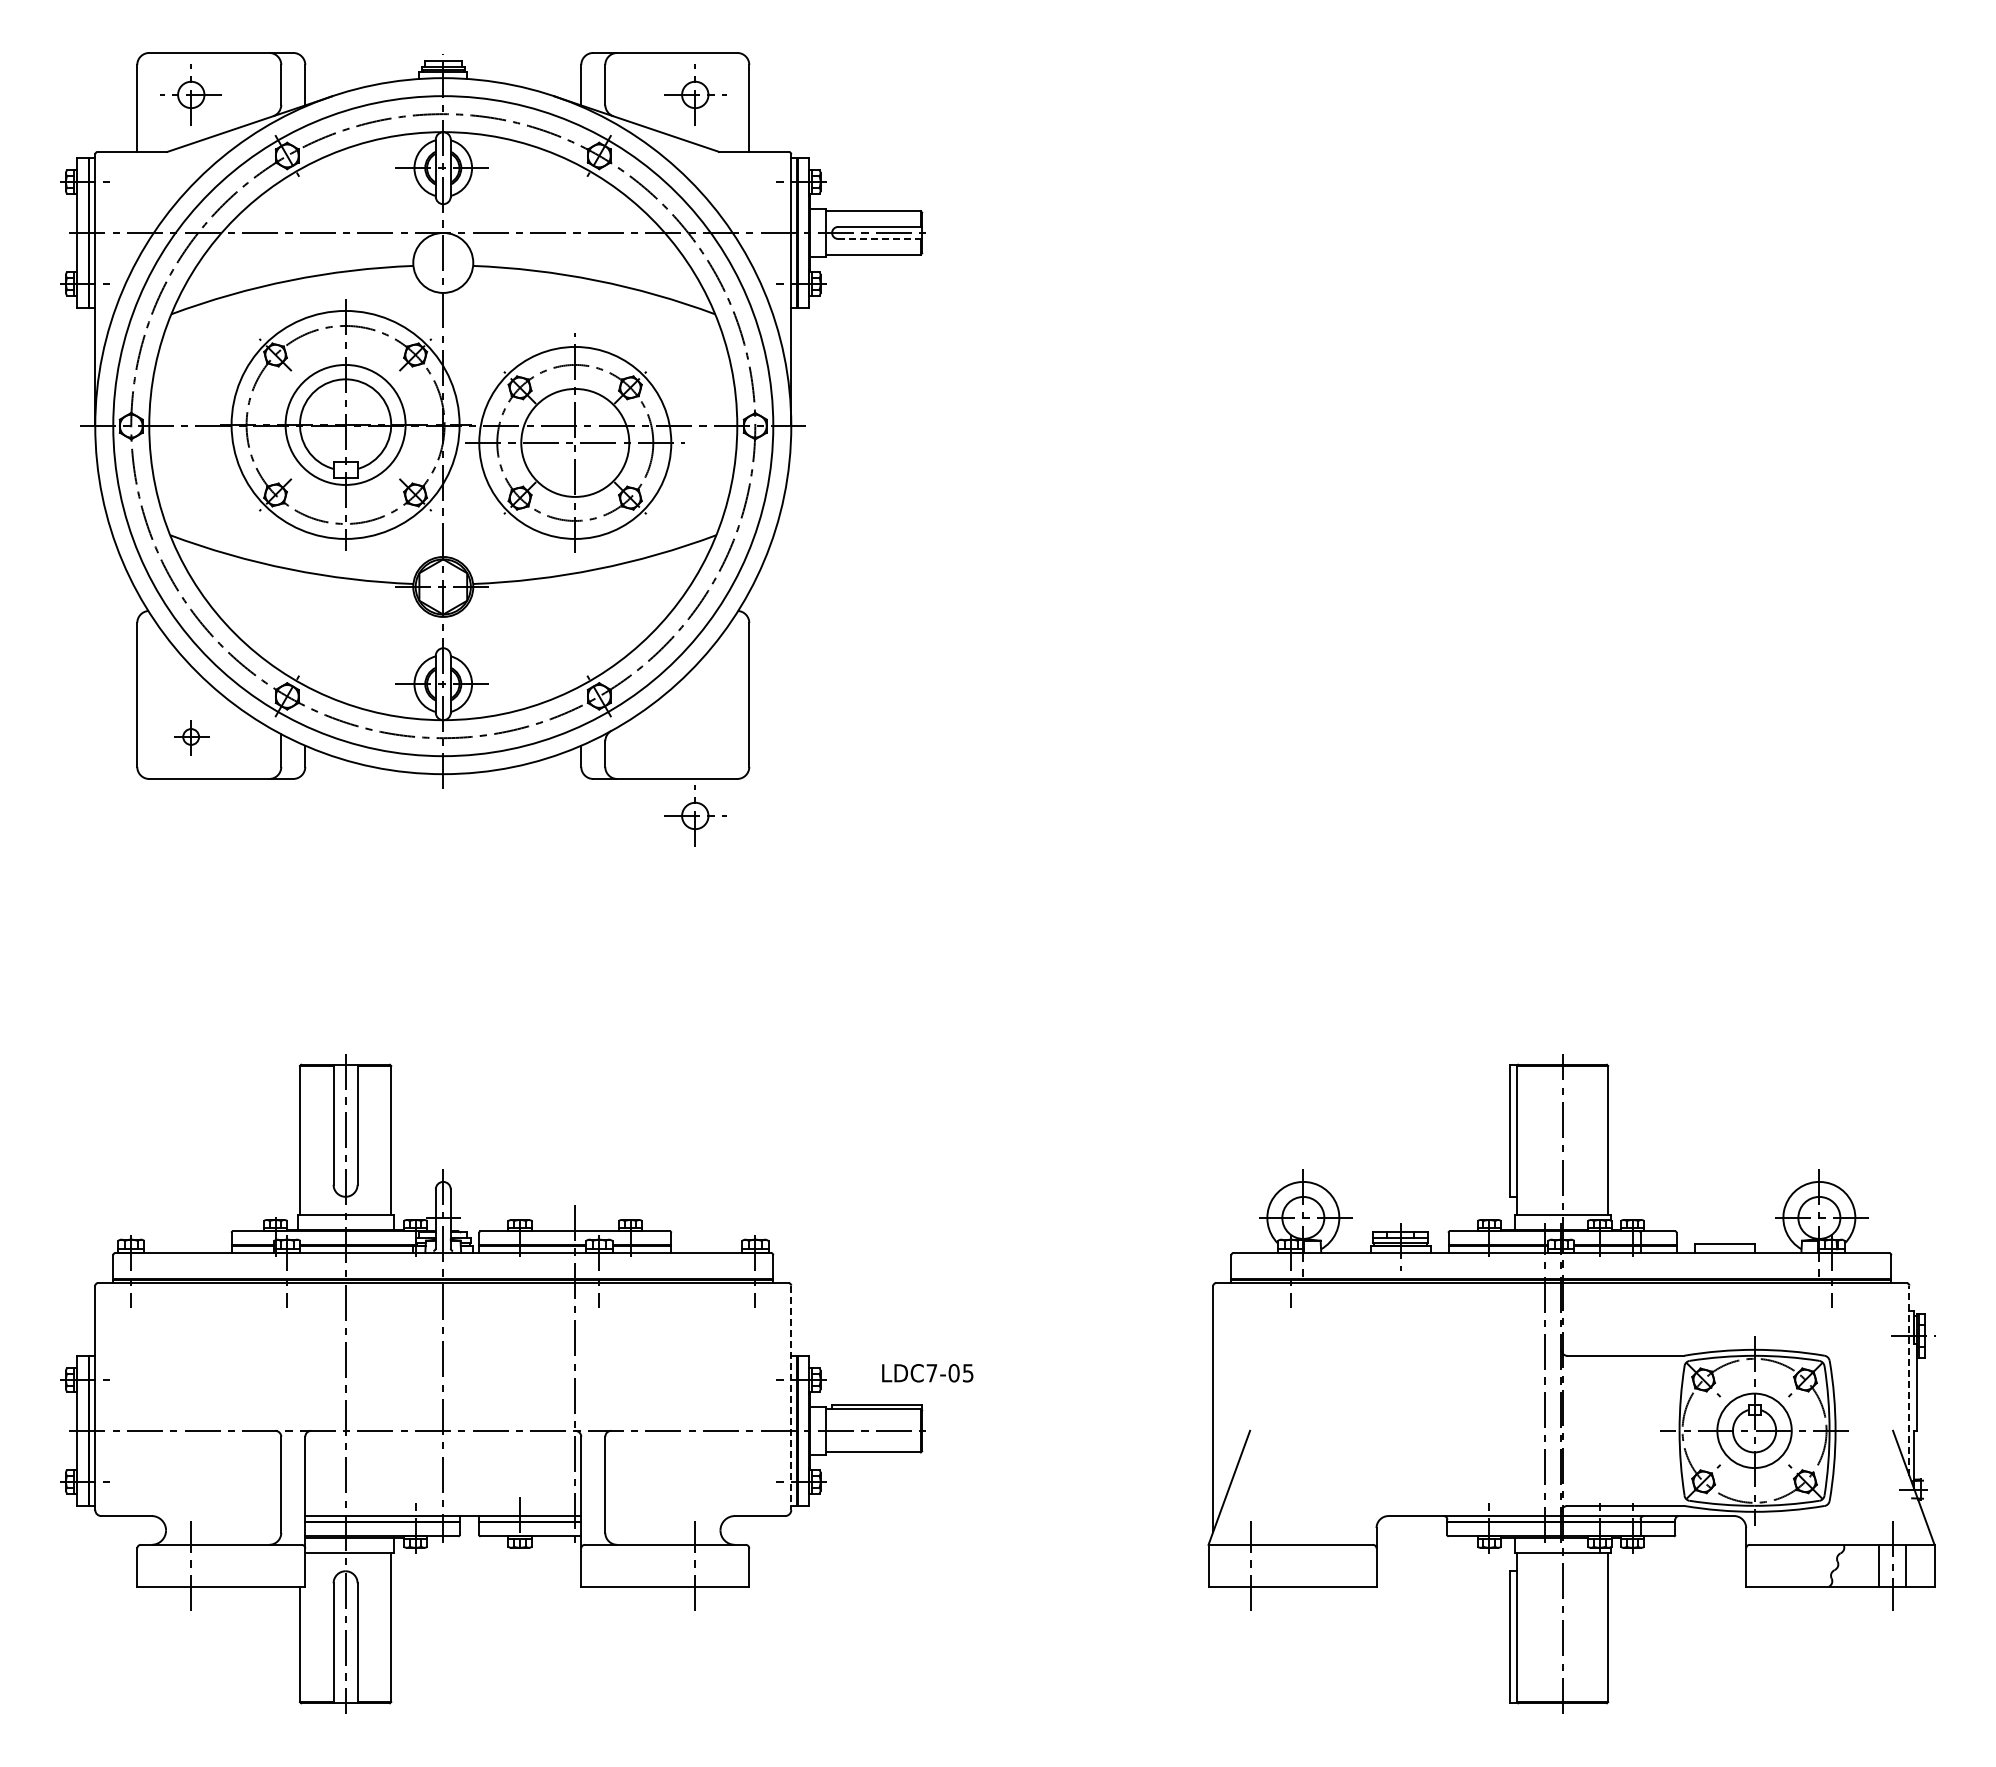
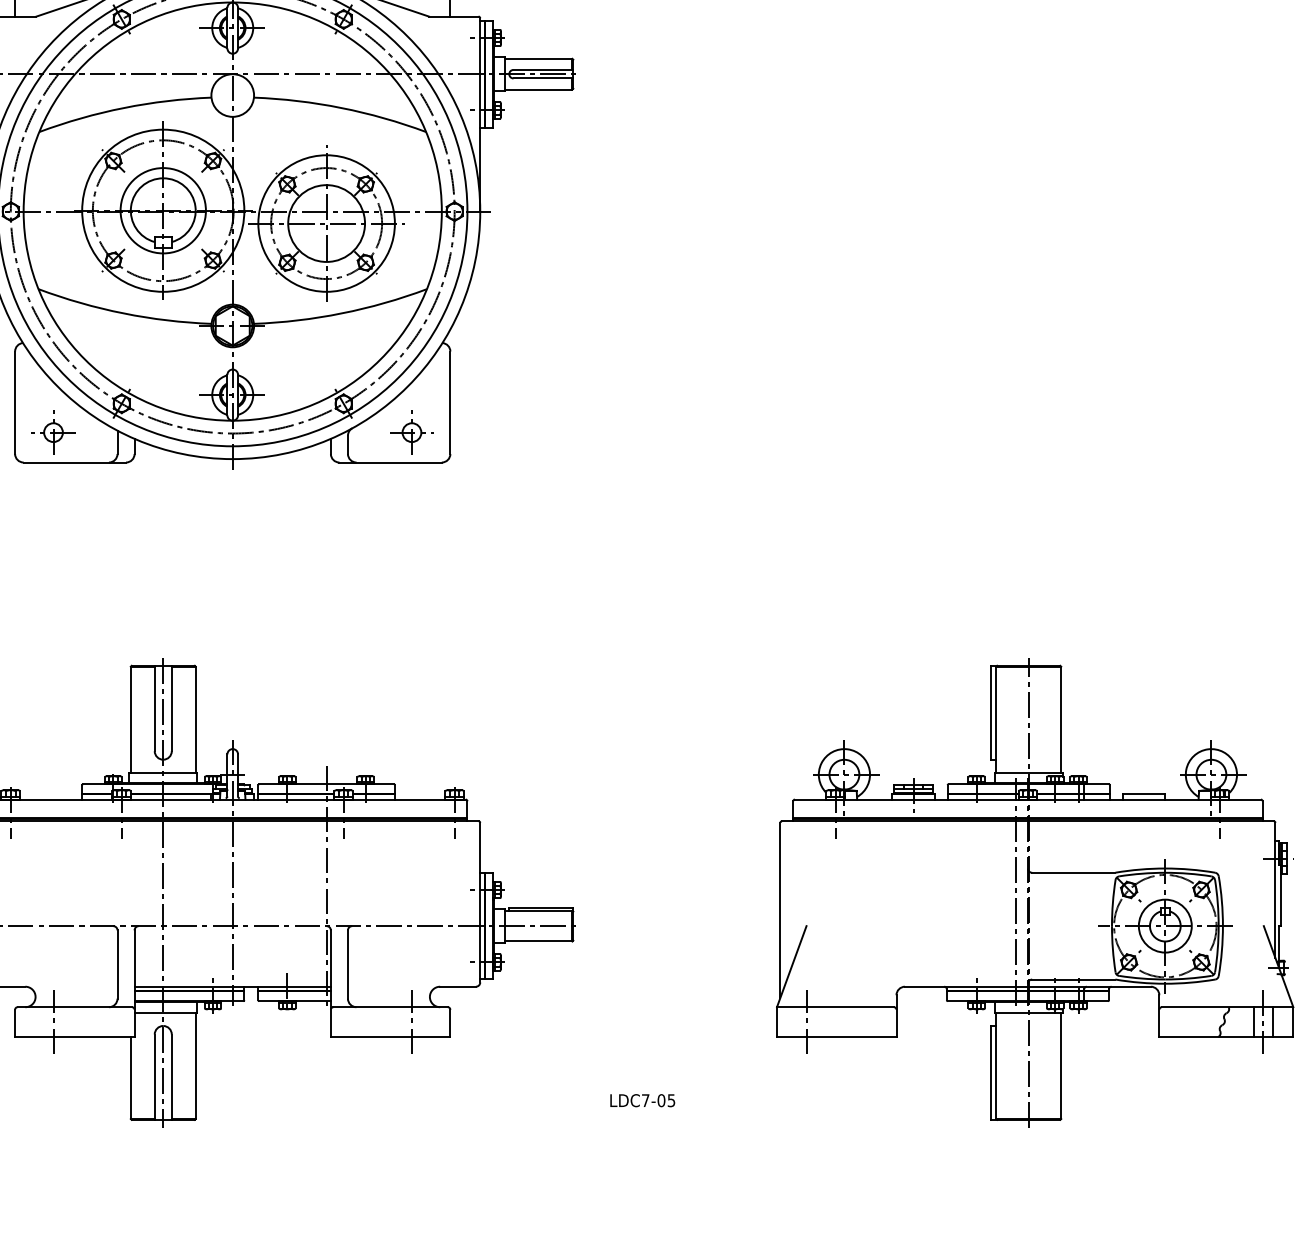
line: (880, 238) -> (543, 78), dashed -> solid
part: (190, 736) -> (52, 432), size x1.67
part: (695, 815) -> (412, 432), moved
text: (927, 1373) -> (642, 1100), moved
line: (1909, 1380) -> (1275, 890), dashed -> solid
line: (791, 1398) -> (480, 903), dashed -> solid

